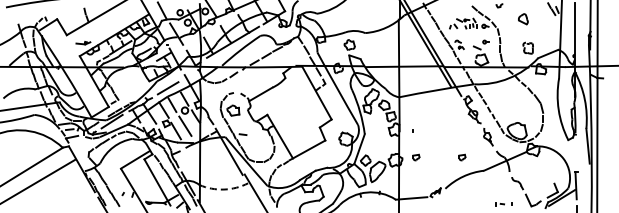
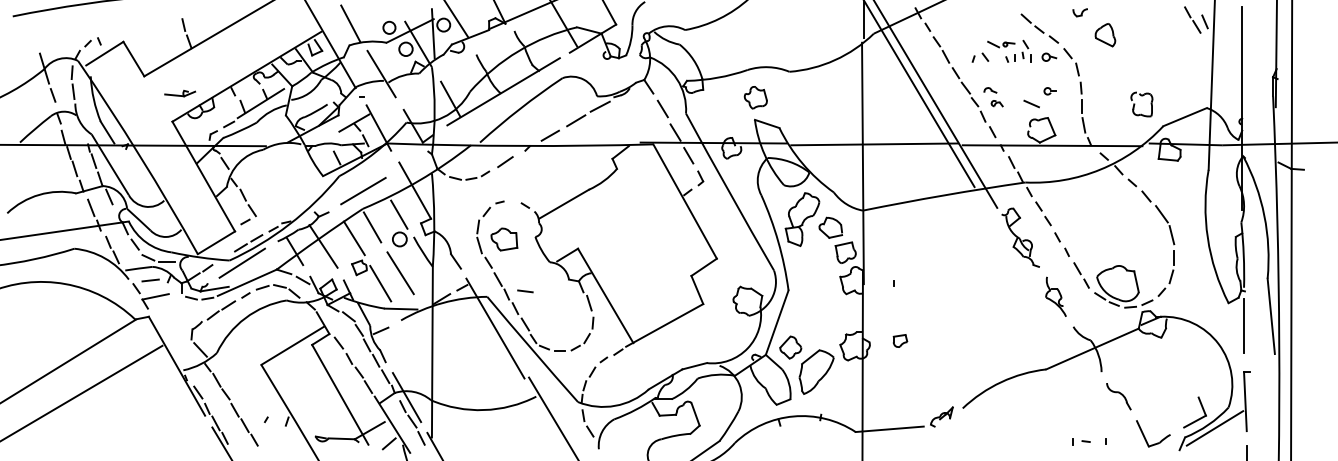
part: (523, 19) -> (1105, 35), moved
line: (575, 150) -> (1244, 325), added
part: (462, 157) -> (999, 340), removed
arc: (223, 189) -> (483, 409), dashed -> solid

